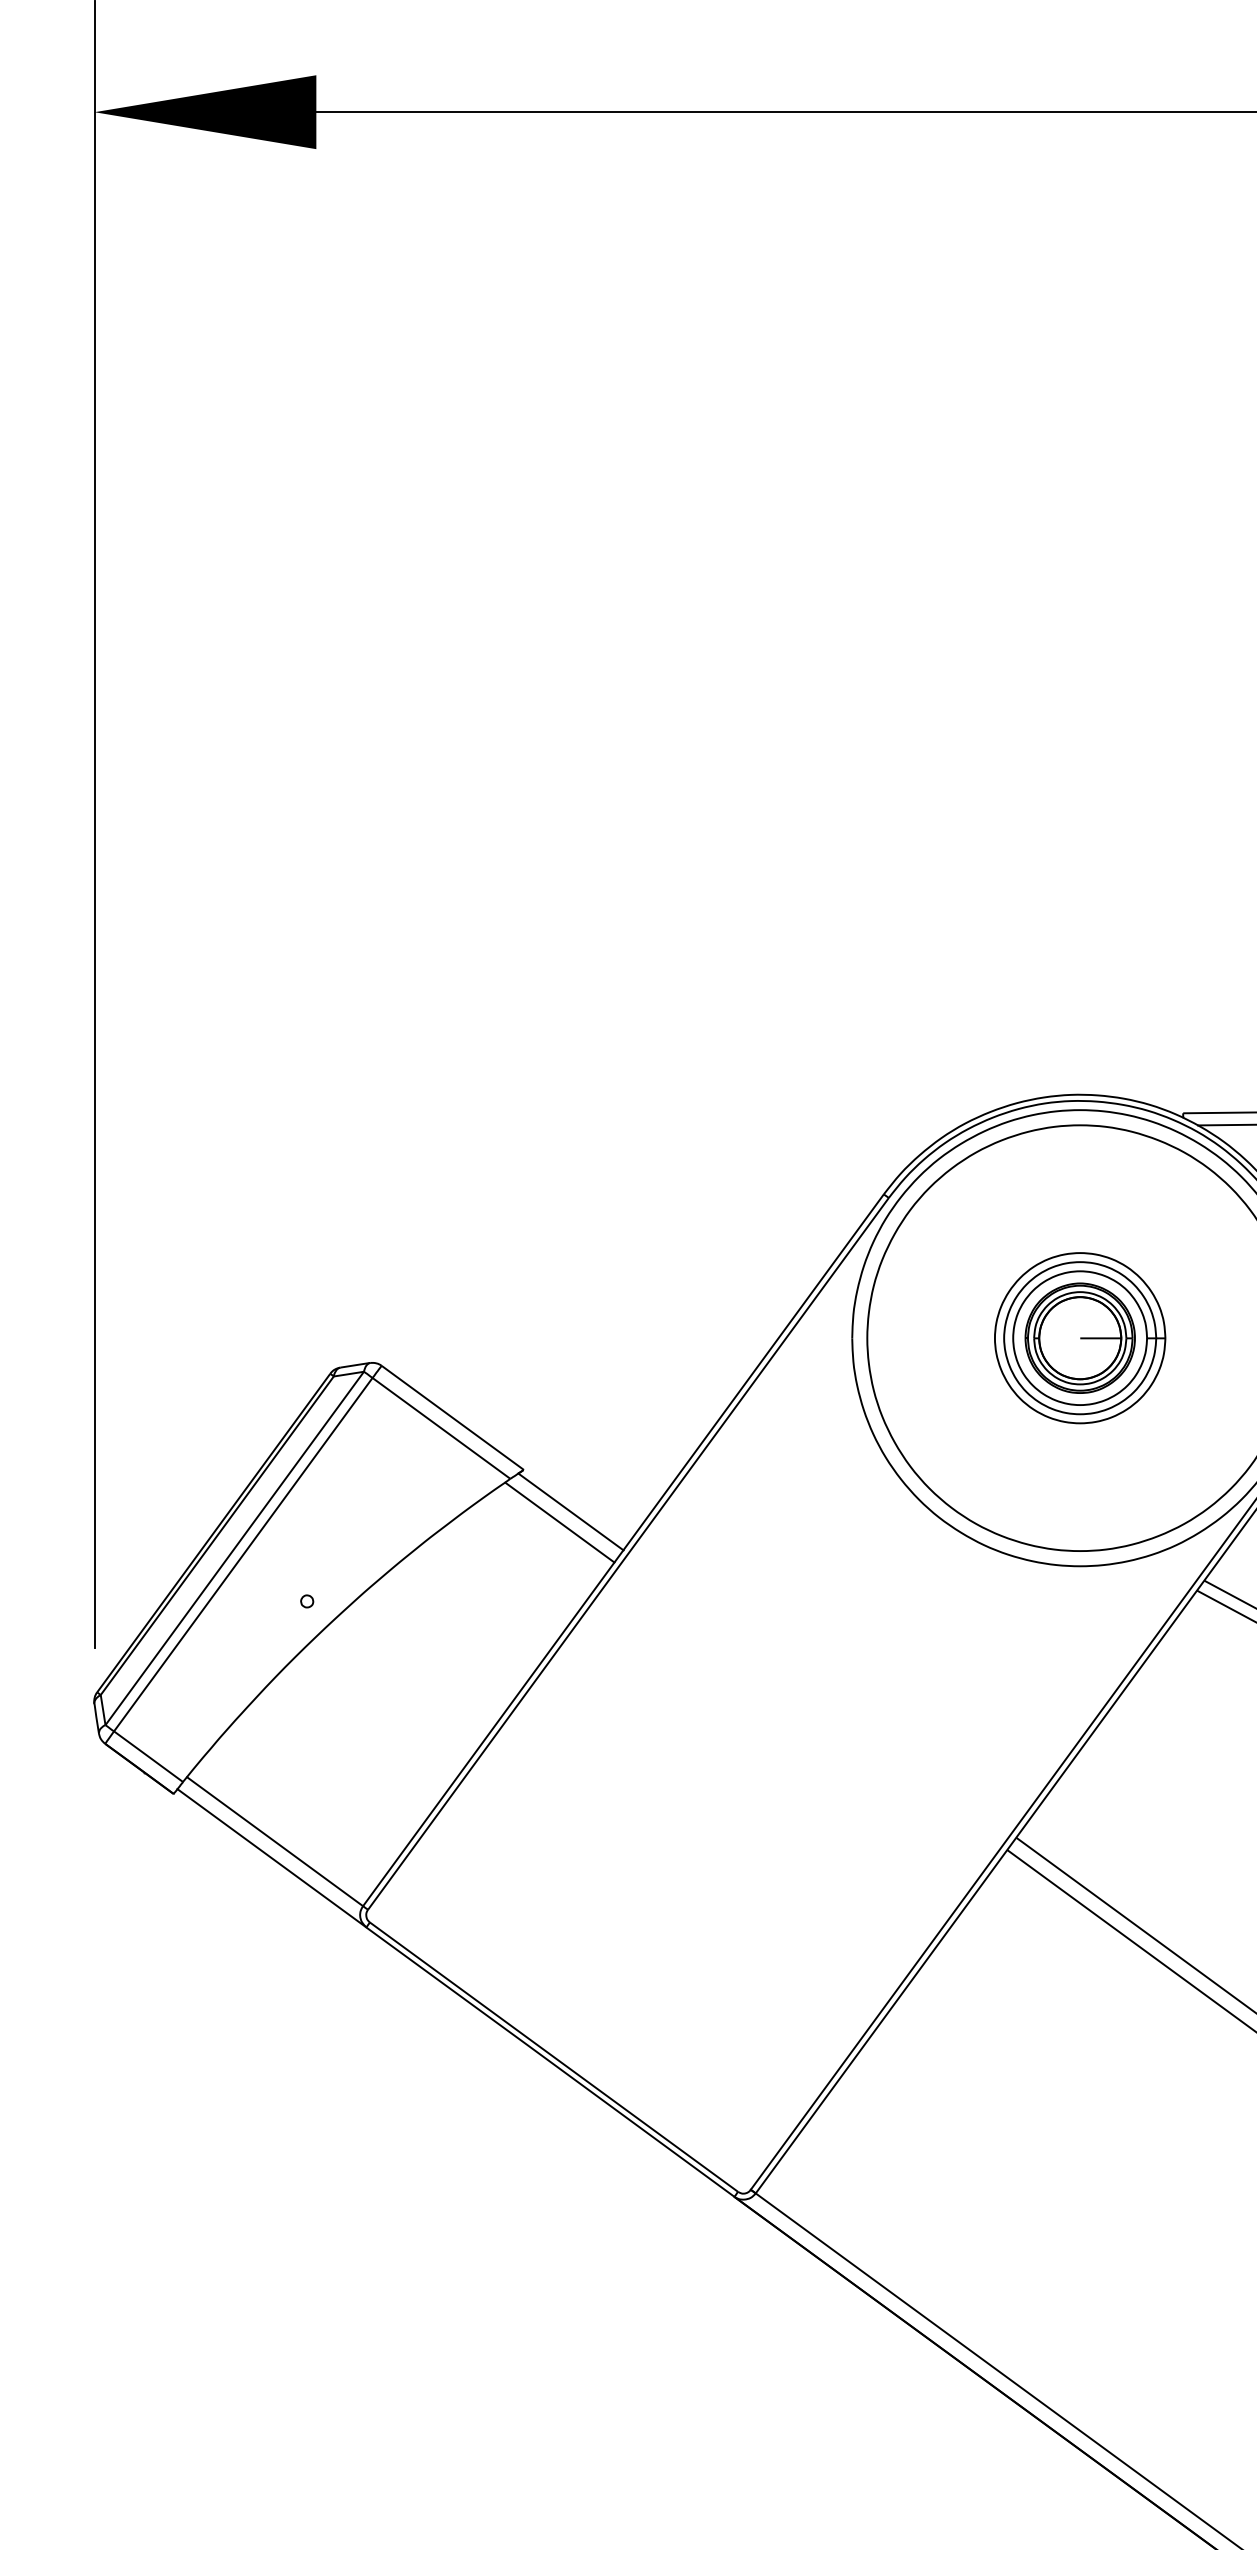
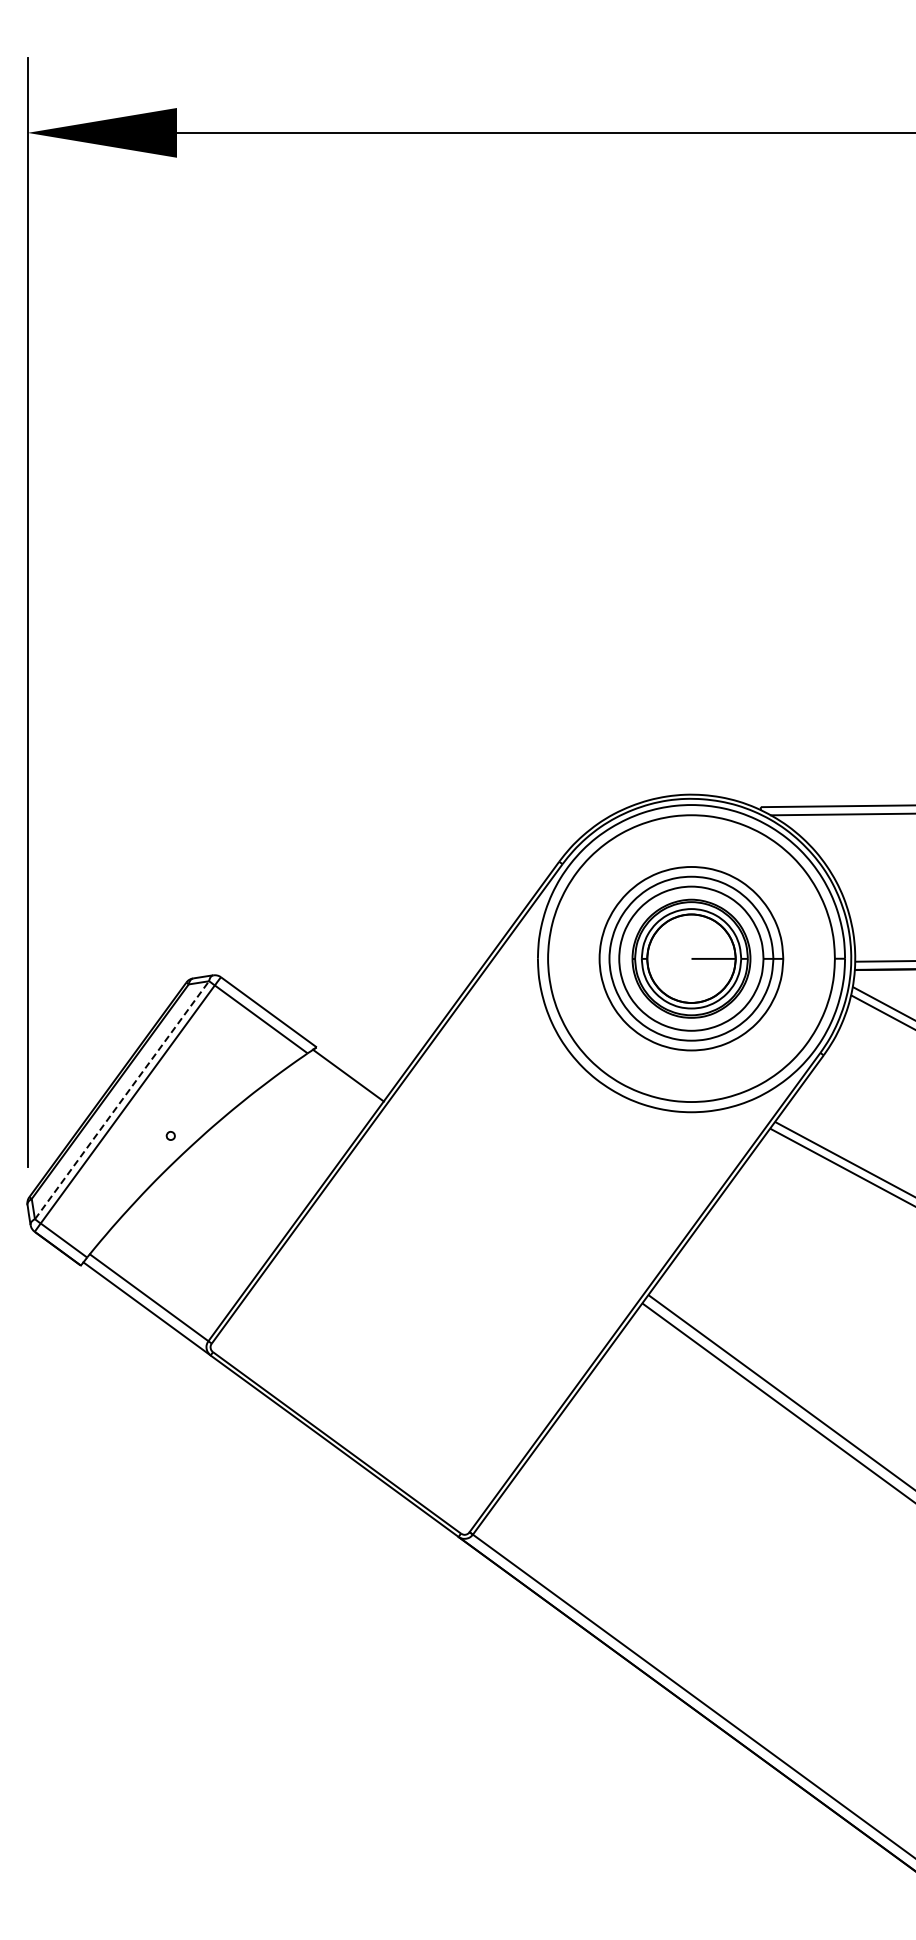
part: (1080, 1337) -> (691, 958), size x1.6
line: (559, 1522) -> (340, 1082), removed
line: (235, 1547) -> (122, 1099), solid -> dashed

